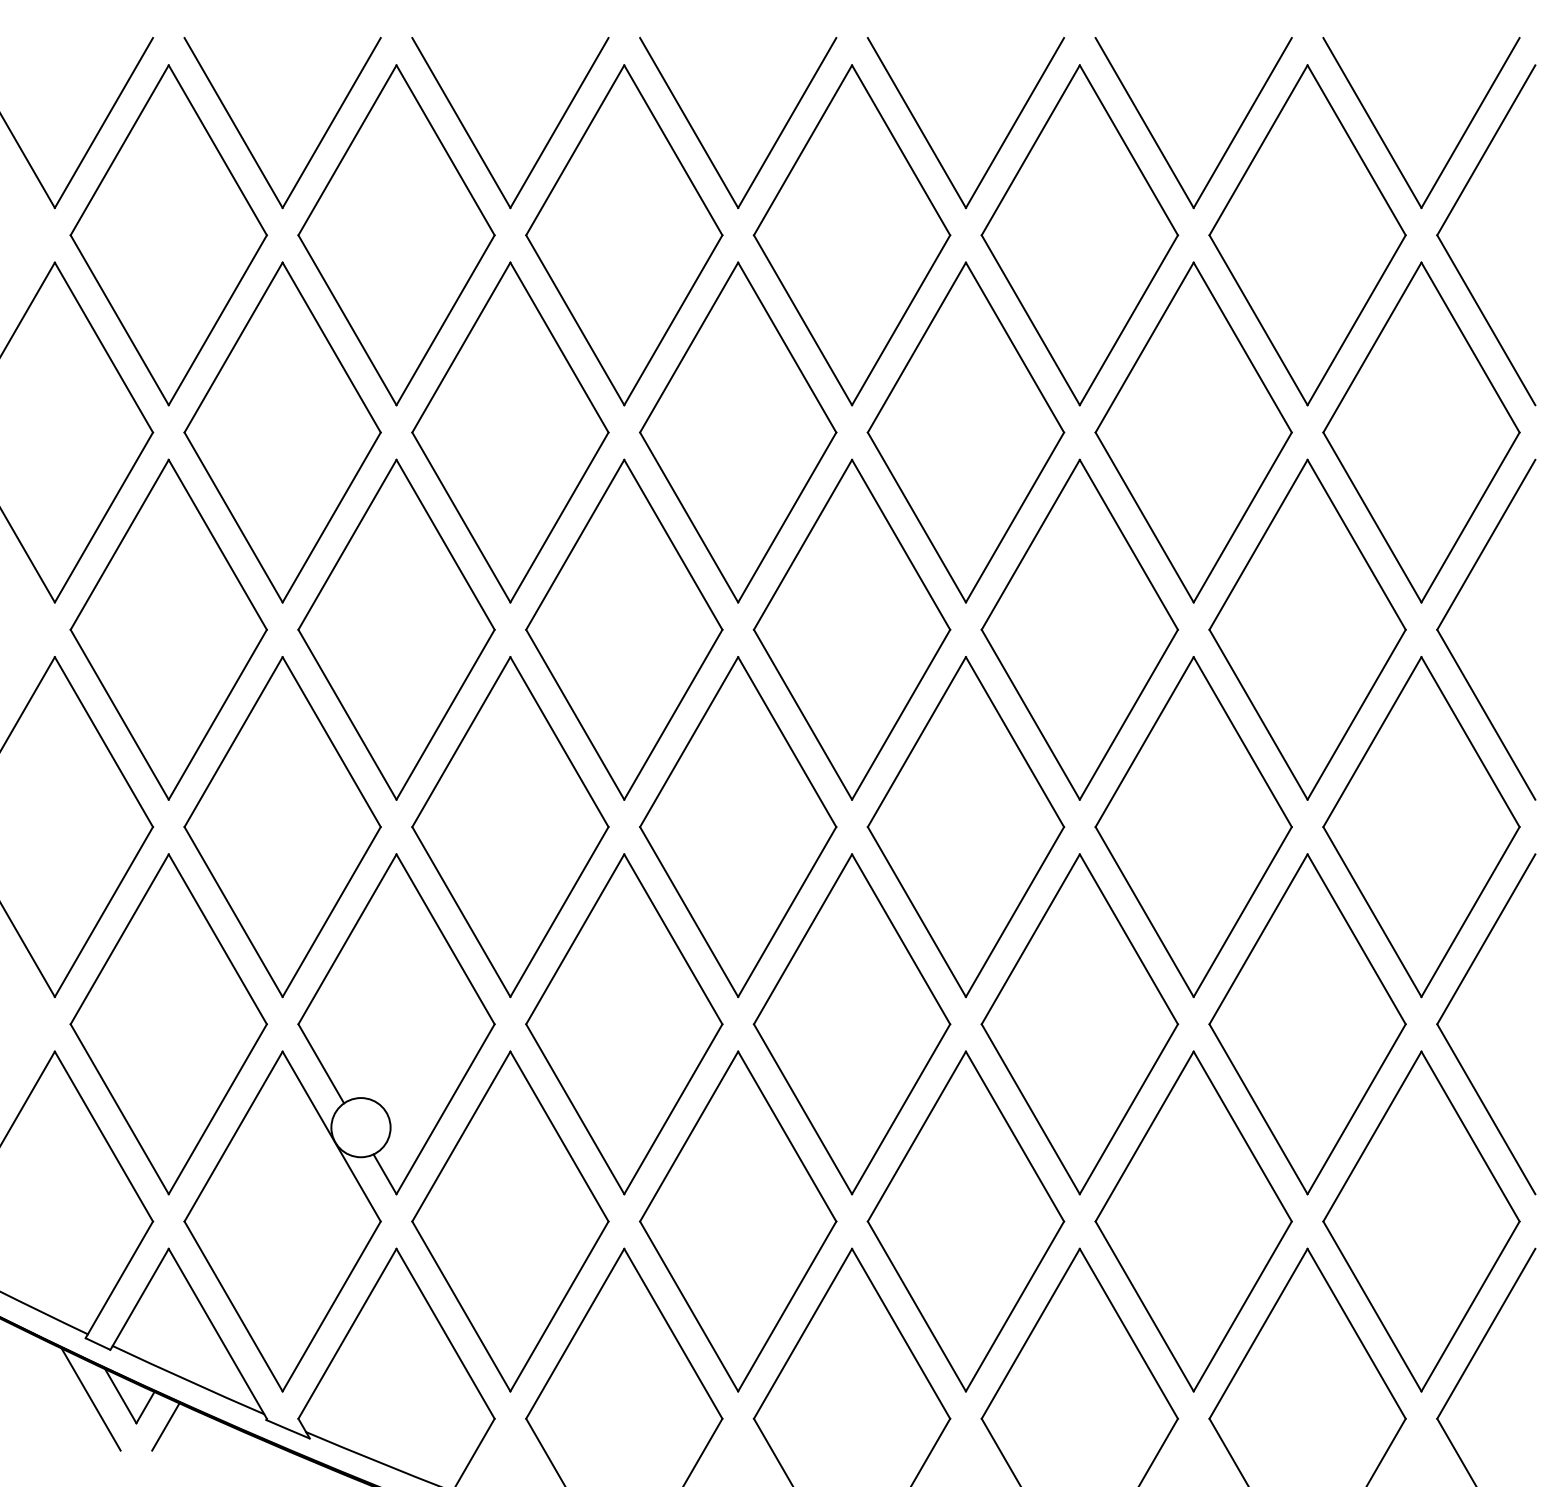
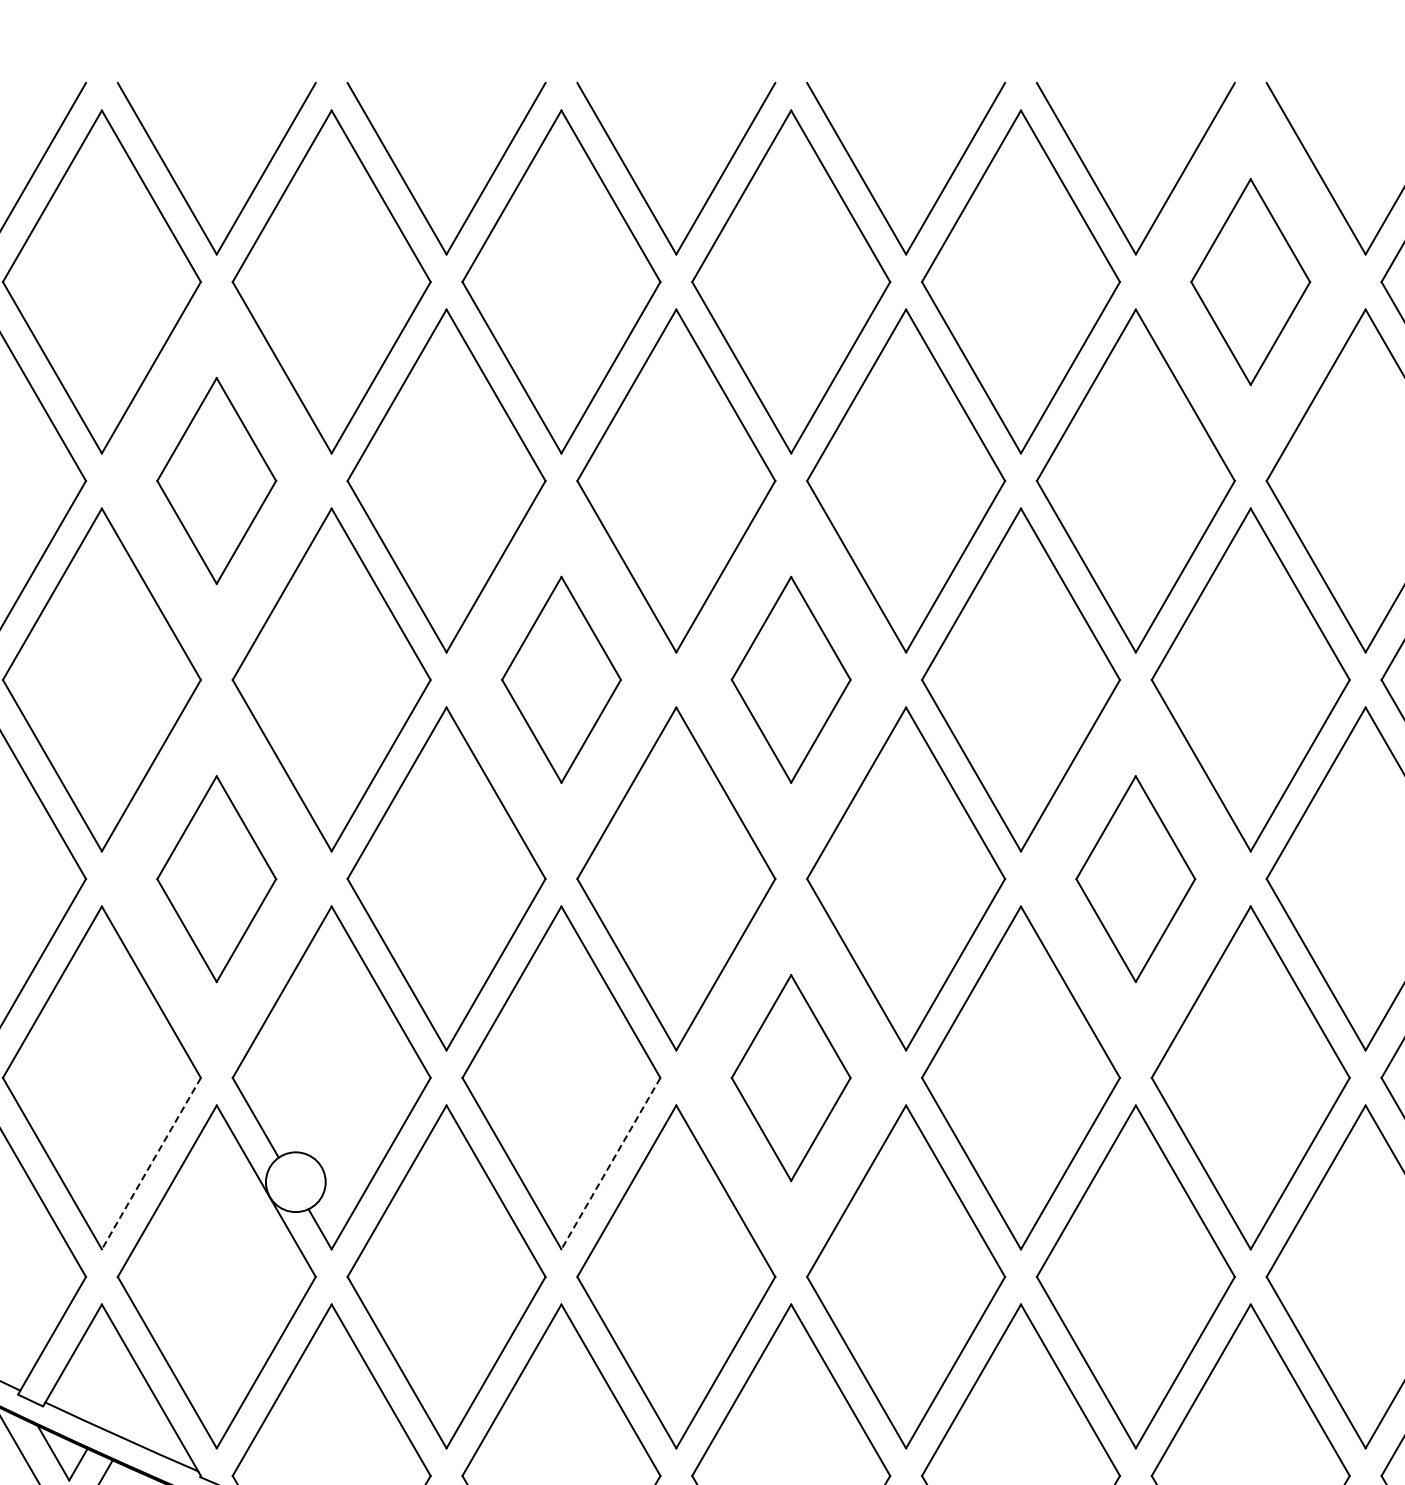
part: (1307, 235) -> (1250, 282), size x0.6
part: (282, 432) -> (216, 480), size x0.6
part: (624, 629) -> (561, 679), size x0.6
part: (851, 629) -> (790, 679), size x0.6
part: (282, 827) -> (216, 879), size x0.6
part: (1193, 827) -> (1135, 879), size x0.6
part: (851, 1024) -> (790, 1078), size x0.6
line: (217, 1109) -> (151, 1163), solid -> dashed
line: (673, 1109) -> (611, 1163), solid -> dashed

